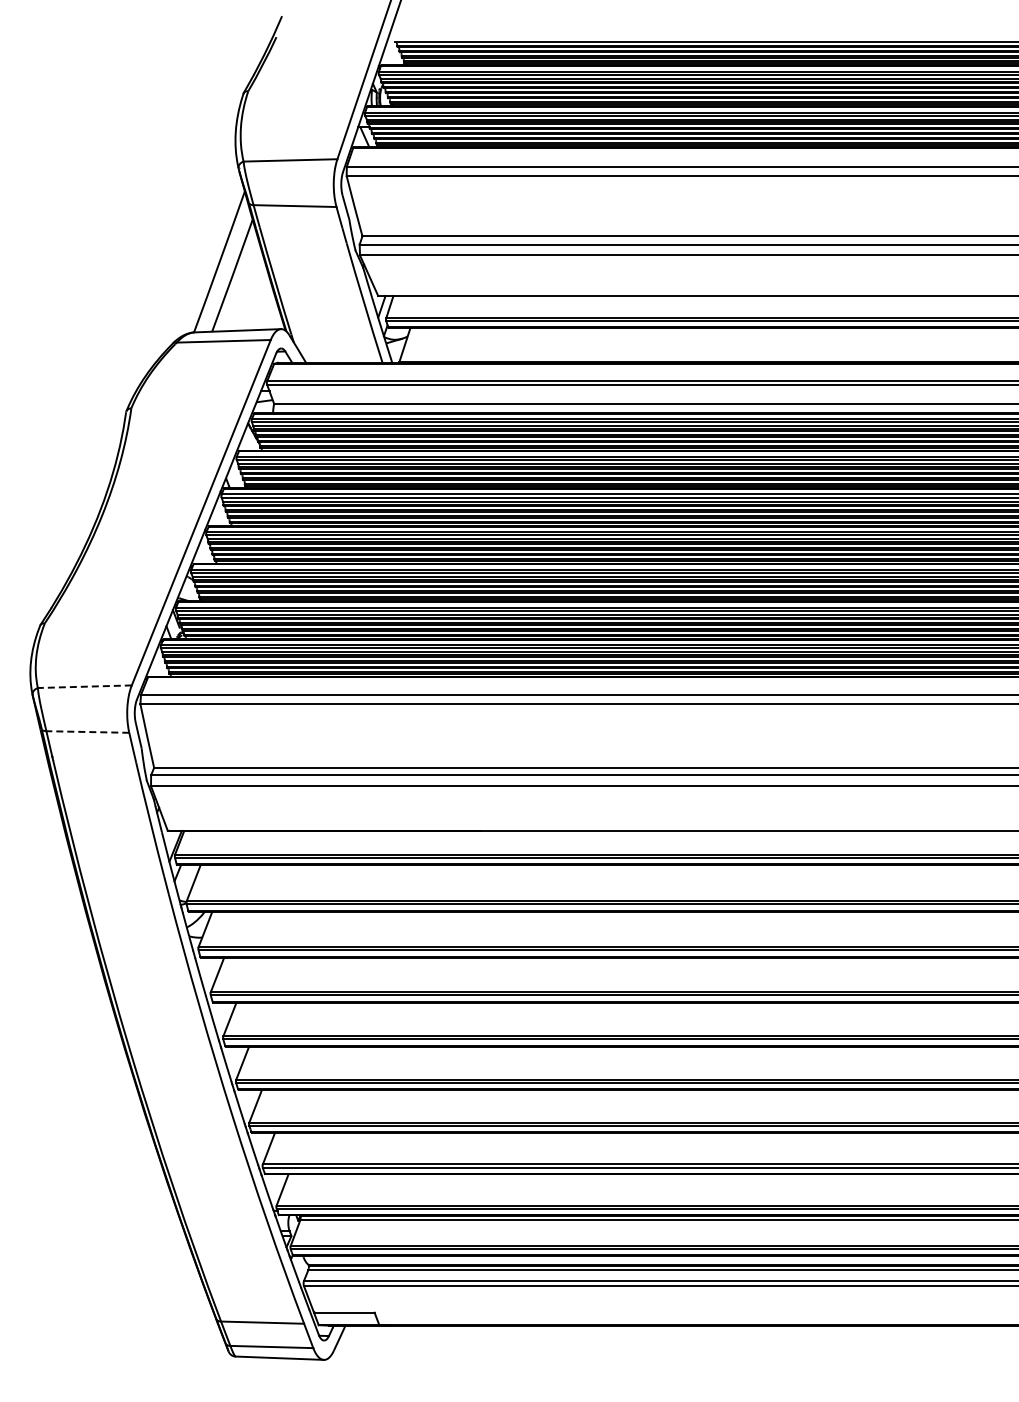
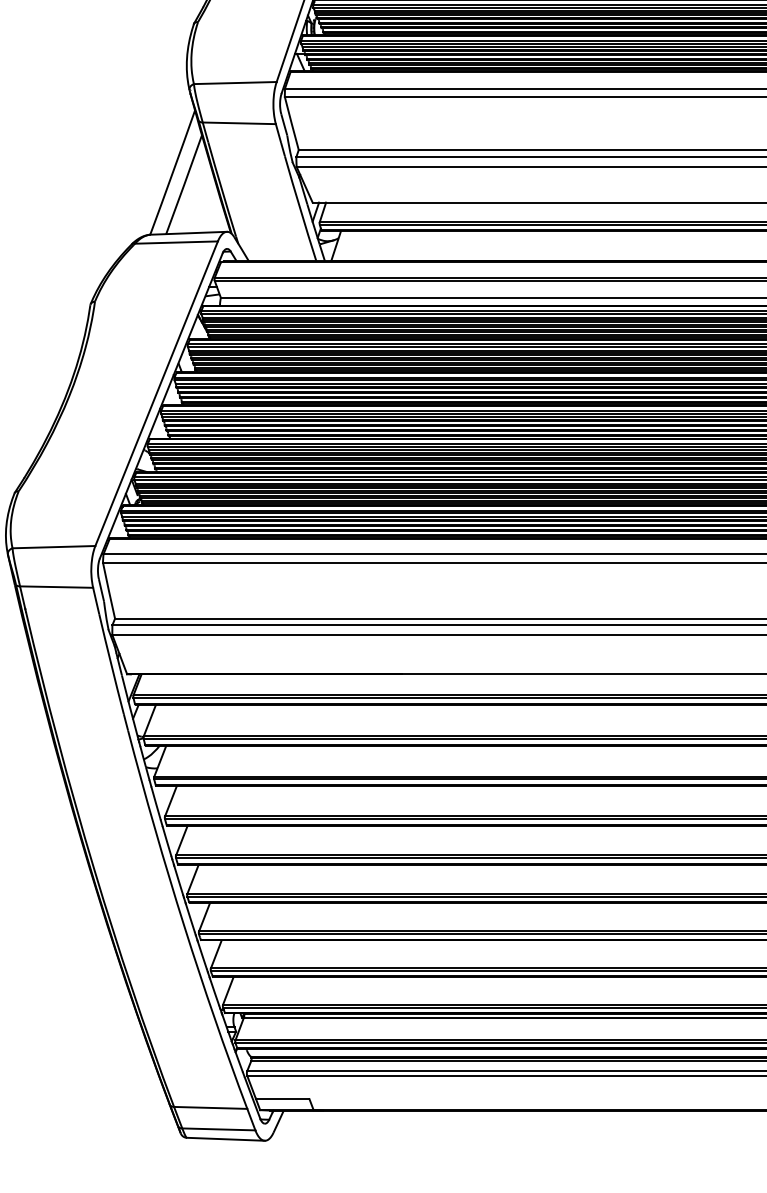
line: (84, 686) -> (53, 546), dashed -> solid
line: (87, 732) -> (56, 587), dashed -> solid

